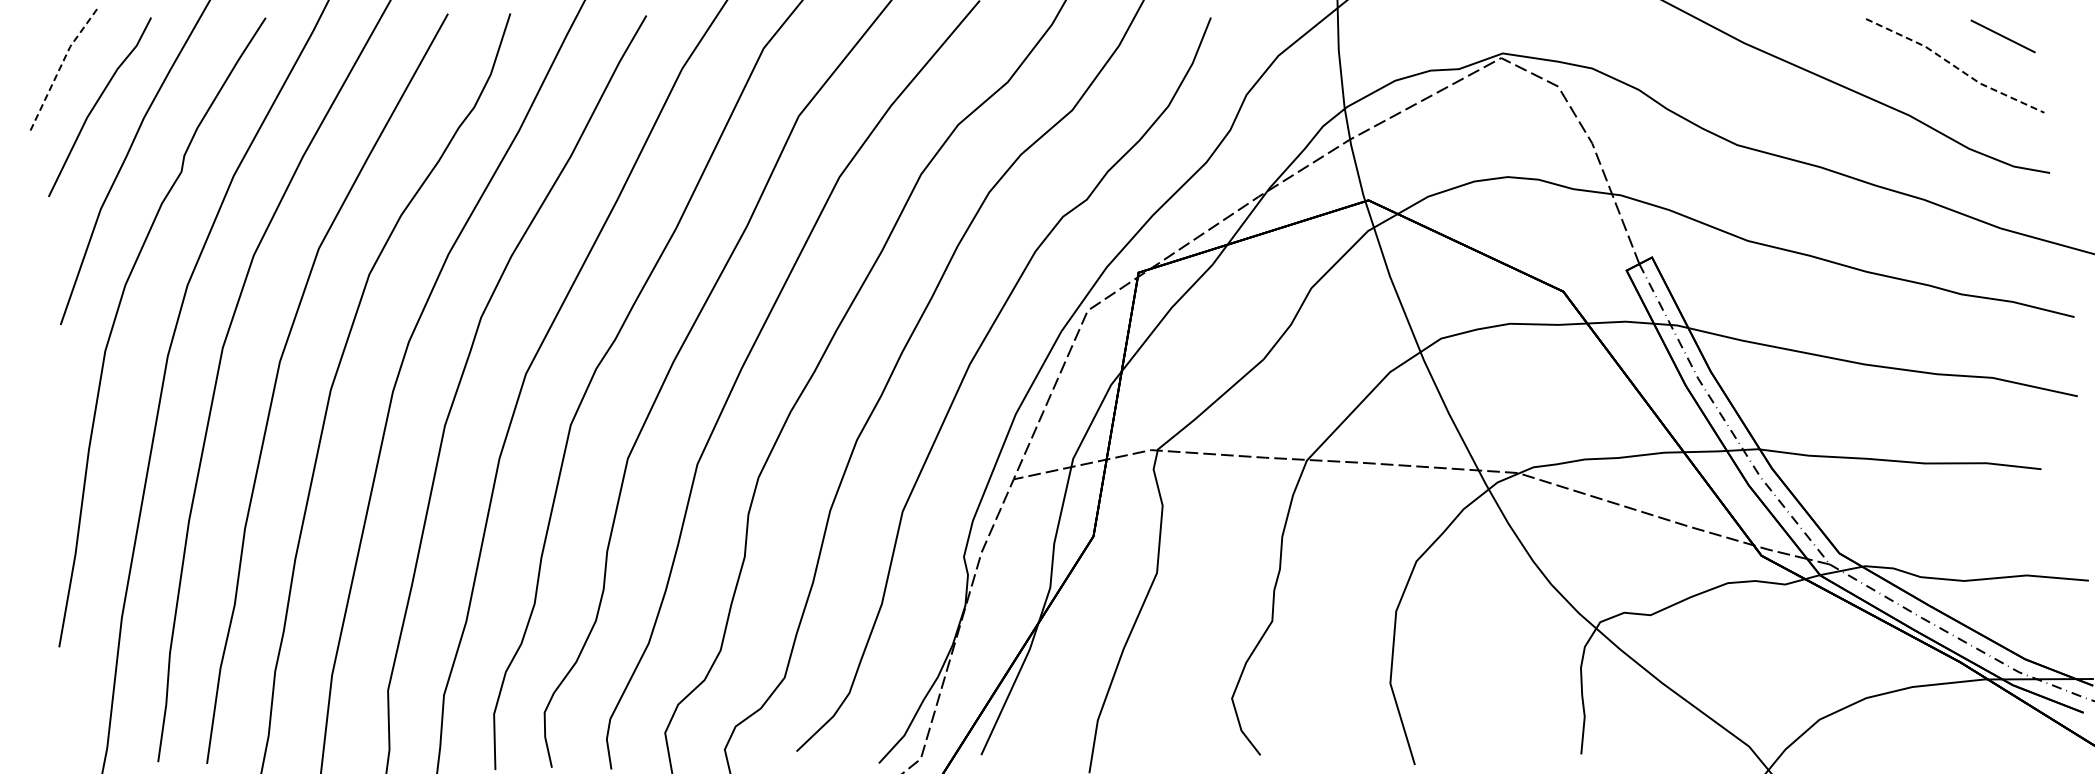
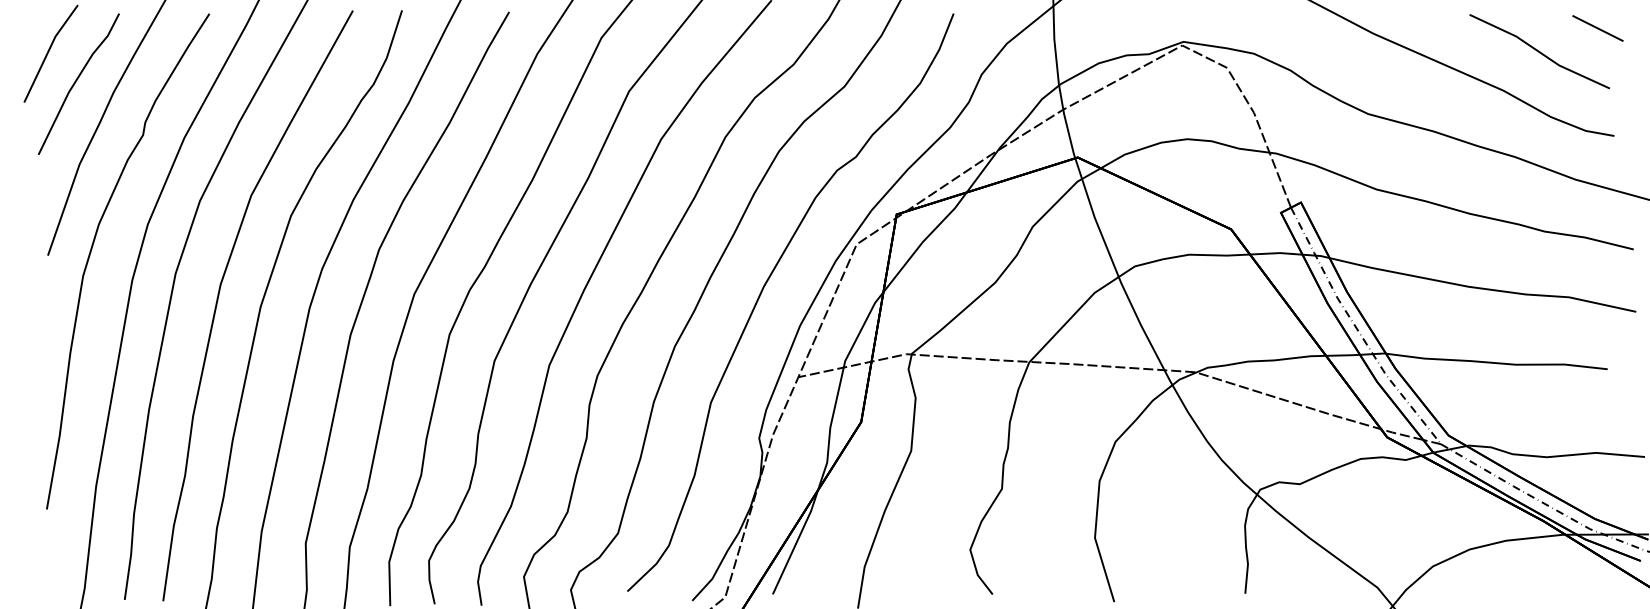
line: (2002, 36) -> (1597, 28), moved
line: (61, 65) -> (48, 51), dashed -> solid
line: (1954, 66) -> (1539, 52), dashed -> solid

